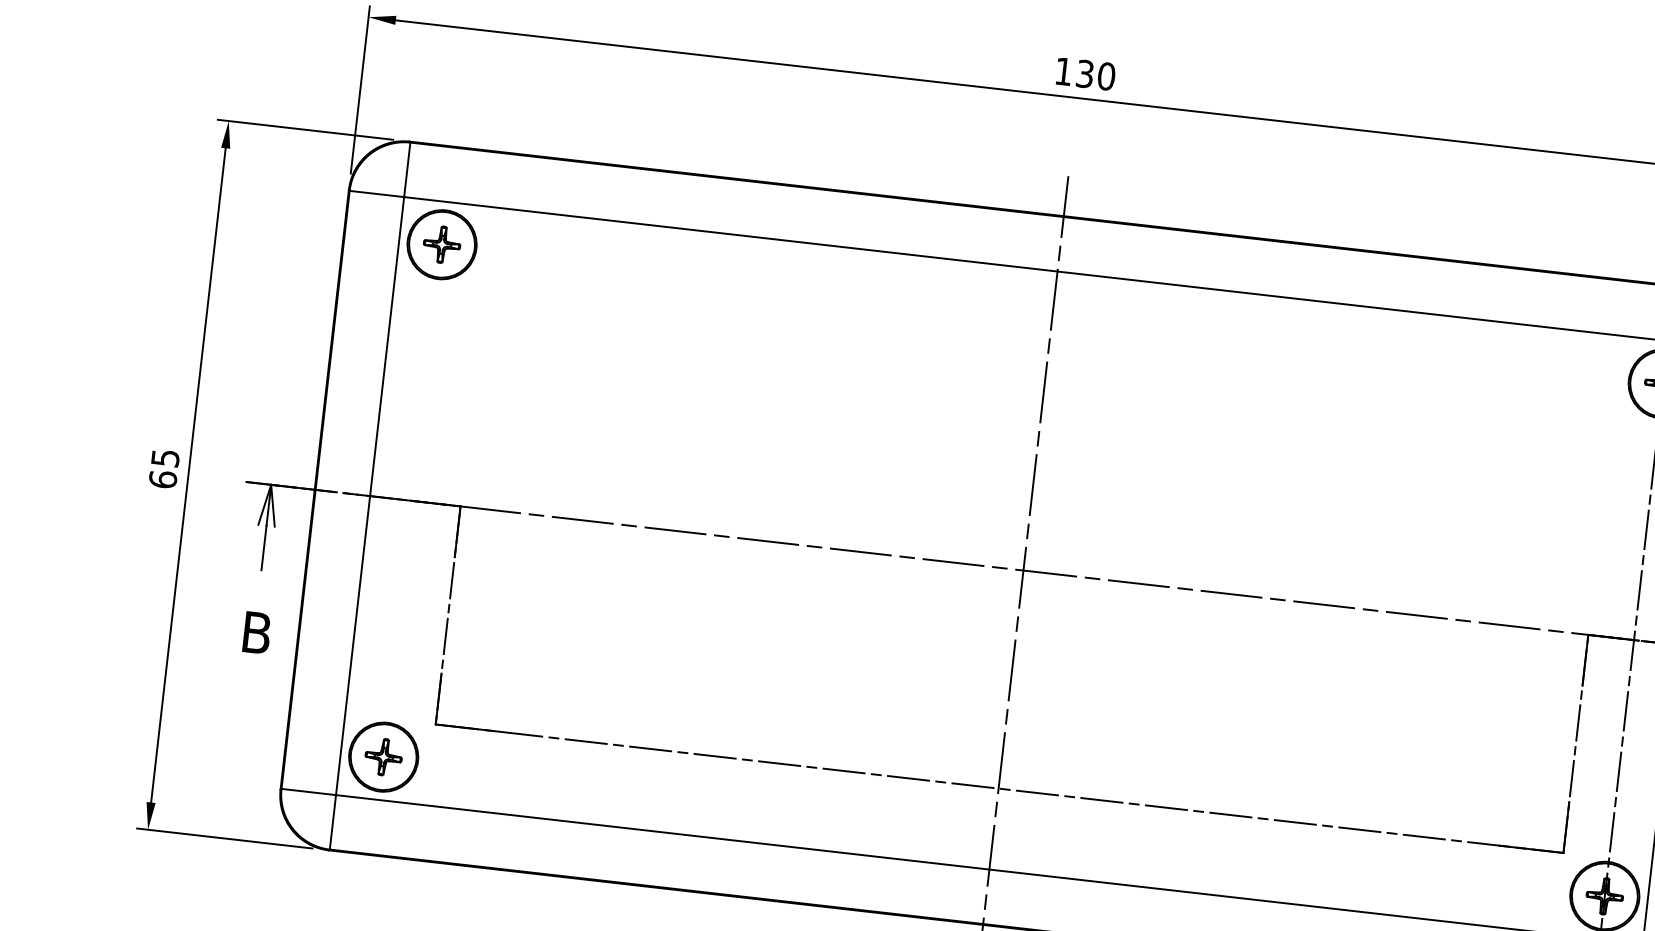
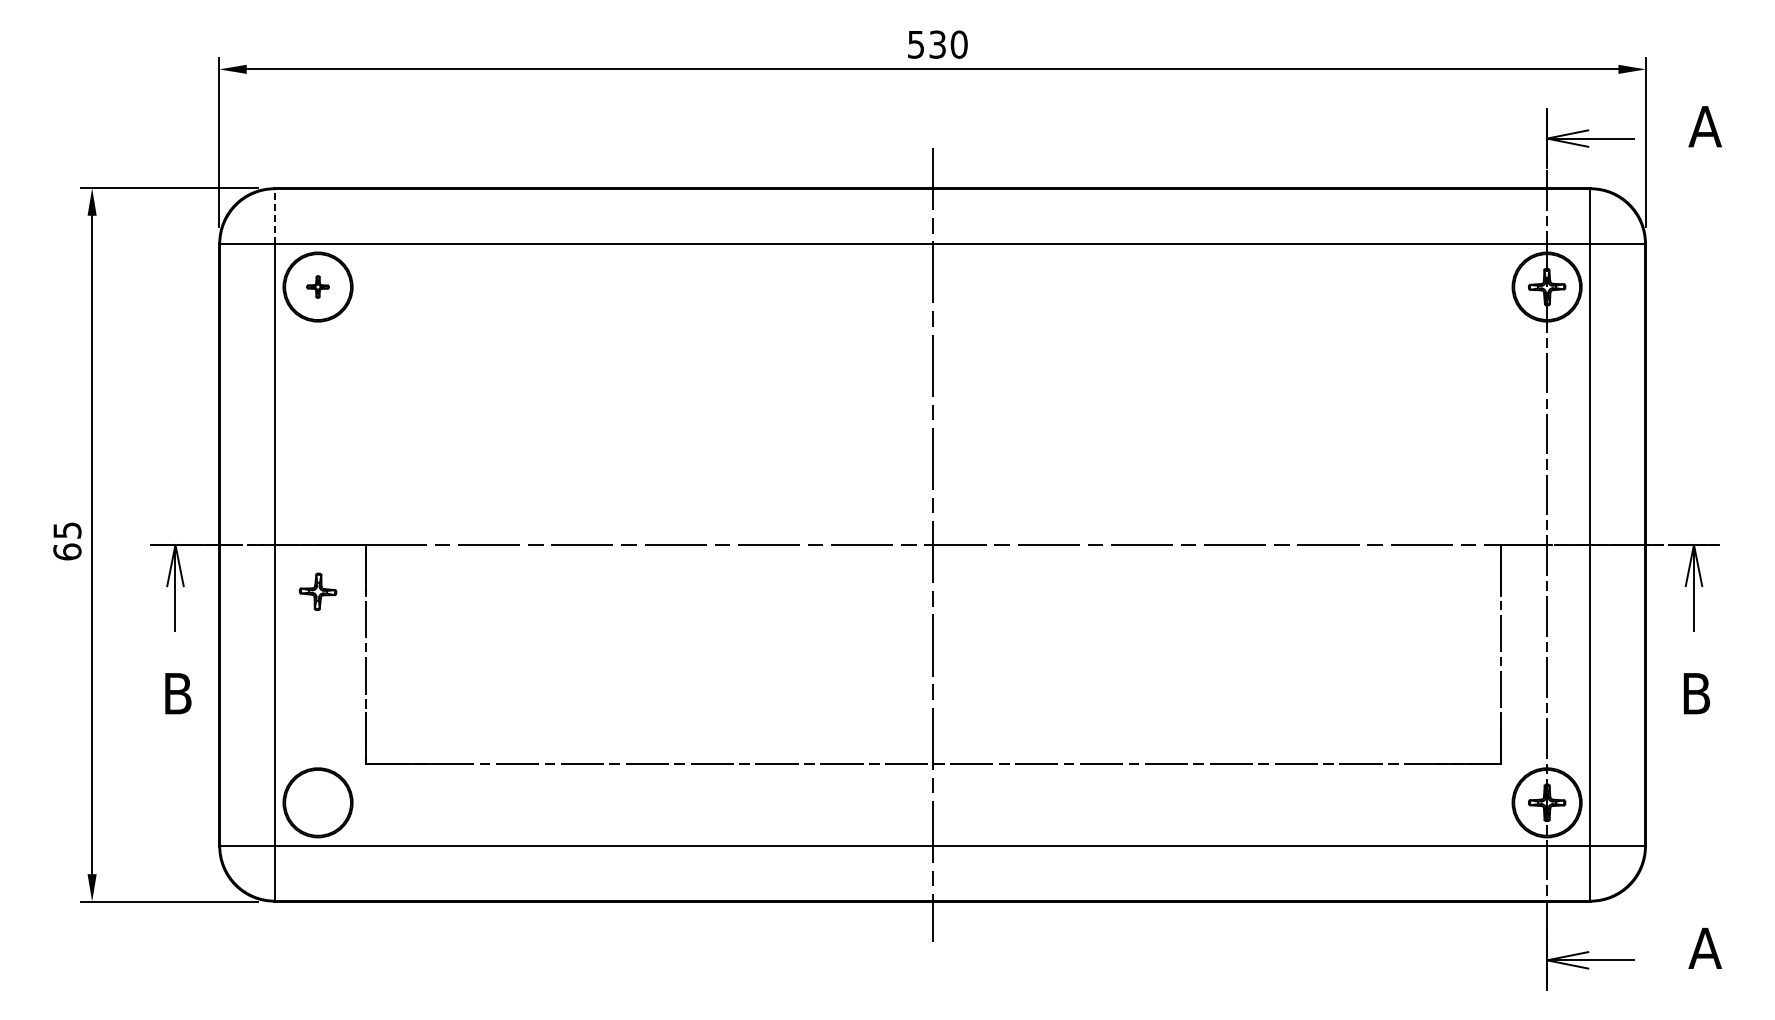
text: (1063, 71) -> (915, 44), 130 -> 530
line: (407, 169) -> (275, 216), solid -> dashed
part: (441, 244) -> (317, 286), size x0.6
part: (383, 756) -> (317, 591), moved

